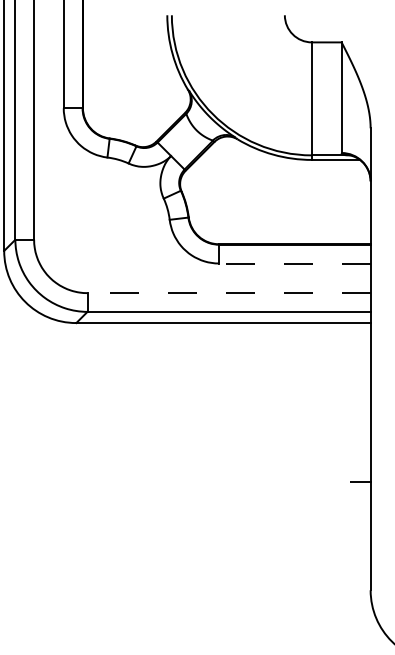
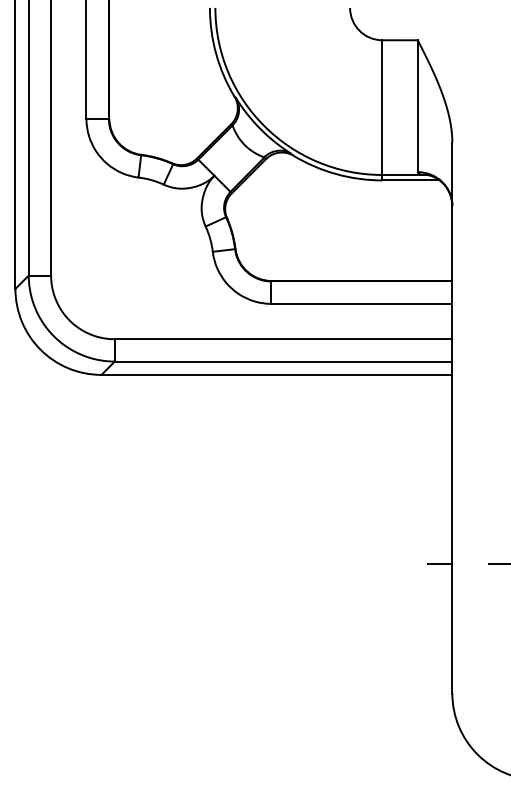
line: (294, 263) -> (361, 303), dashed -> solid
line: (229, 293) -> (283, 339), dashed -> solid

